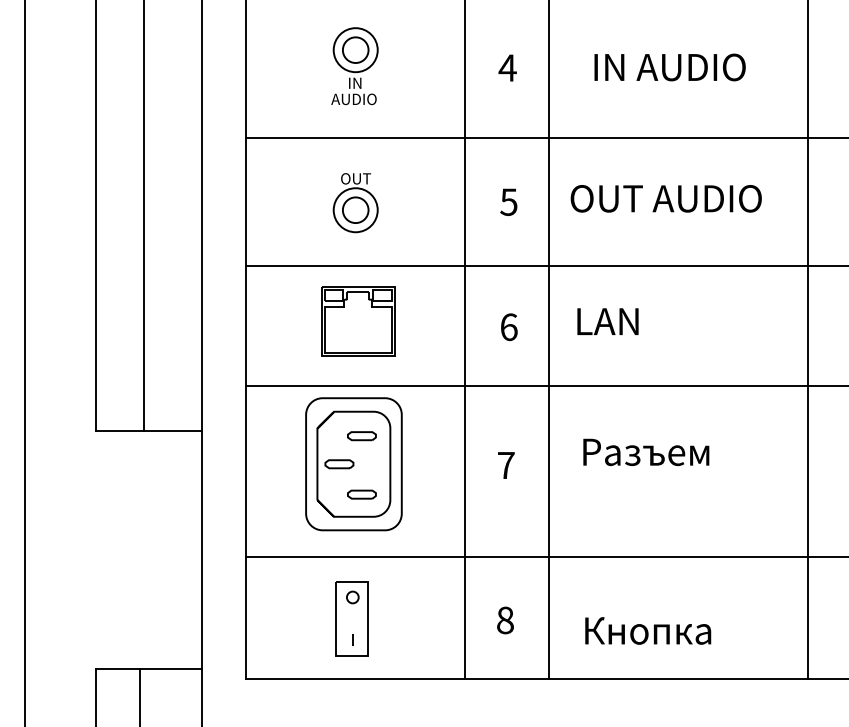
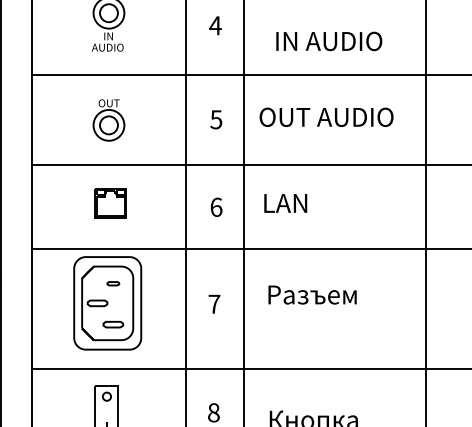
text: (669, 67) -> (328, 41), moved
part: (358, 321) -> (110, 203), size x0.6
part: (361, 436) -> (113, 283), size x0.6

